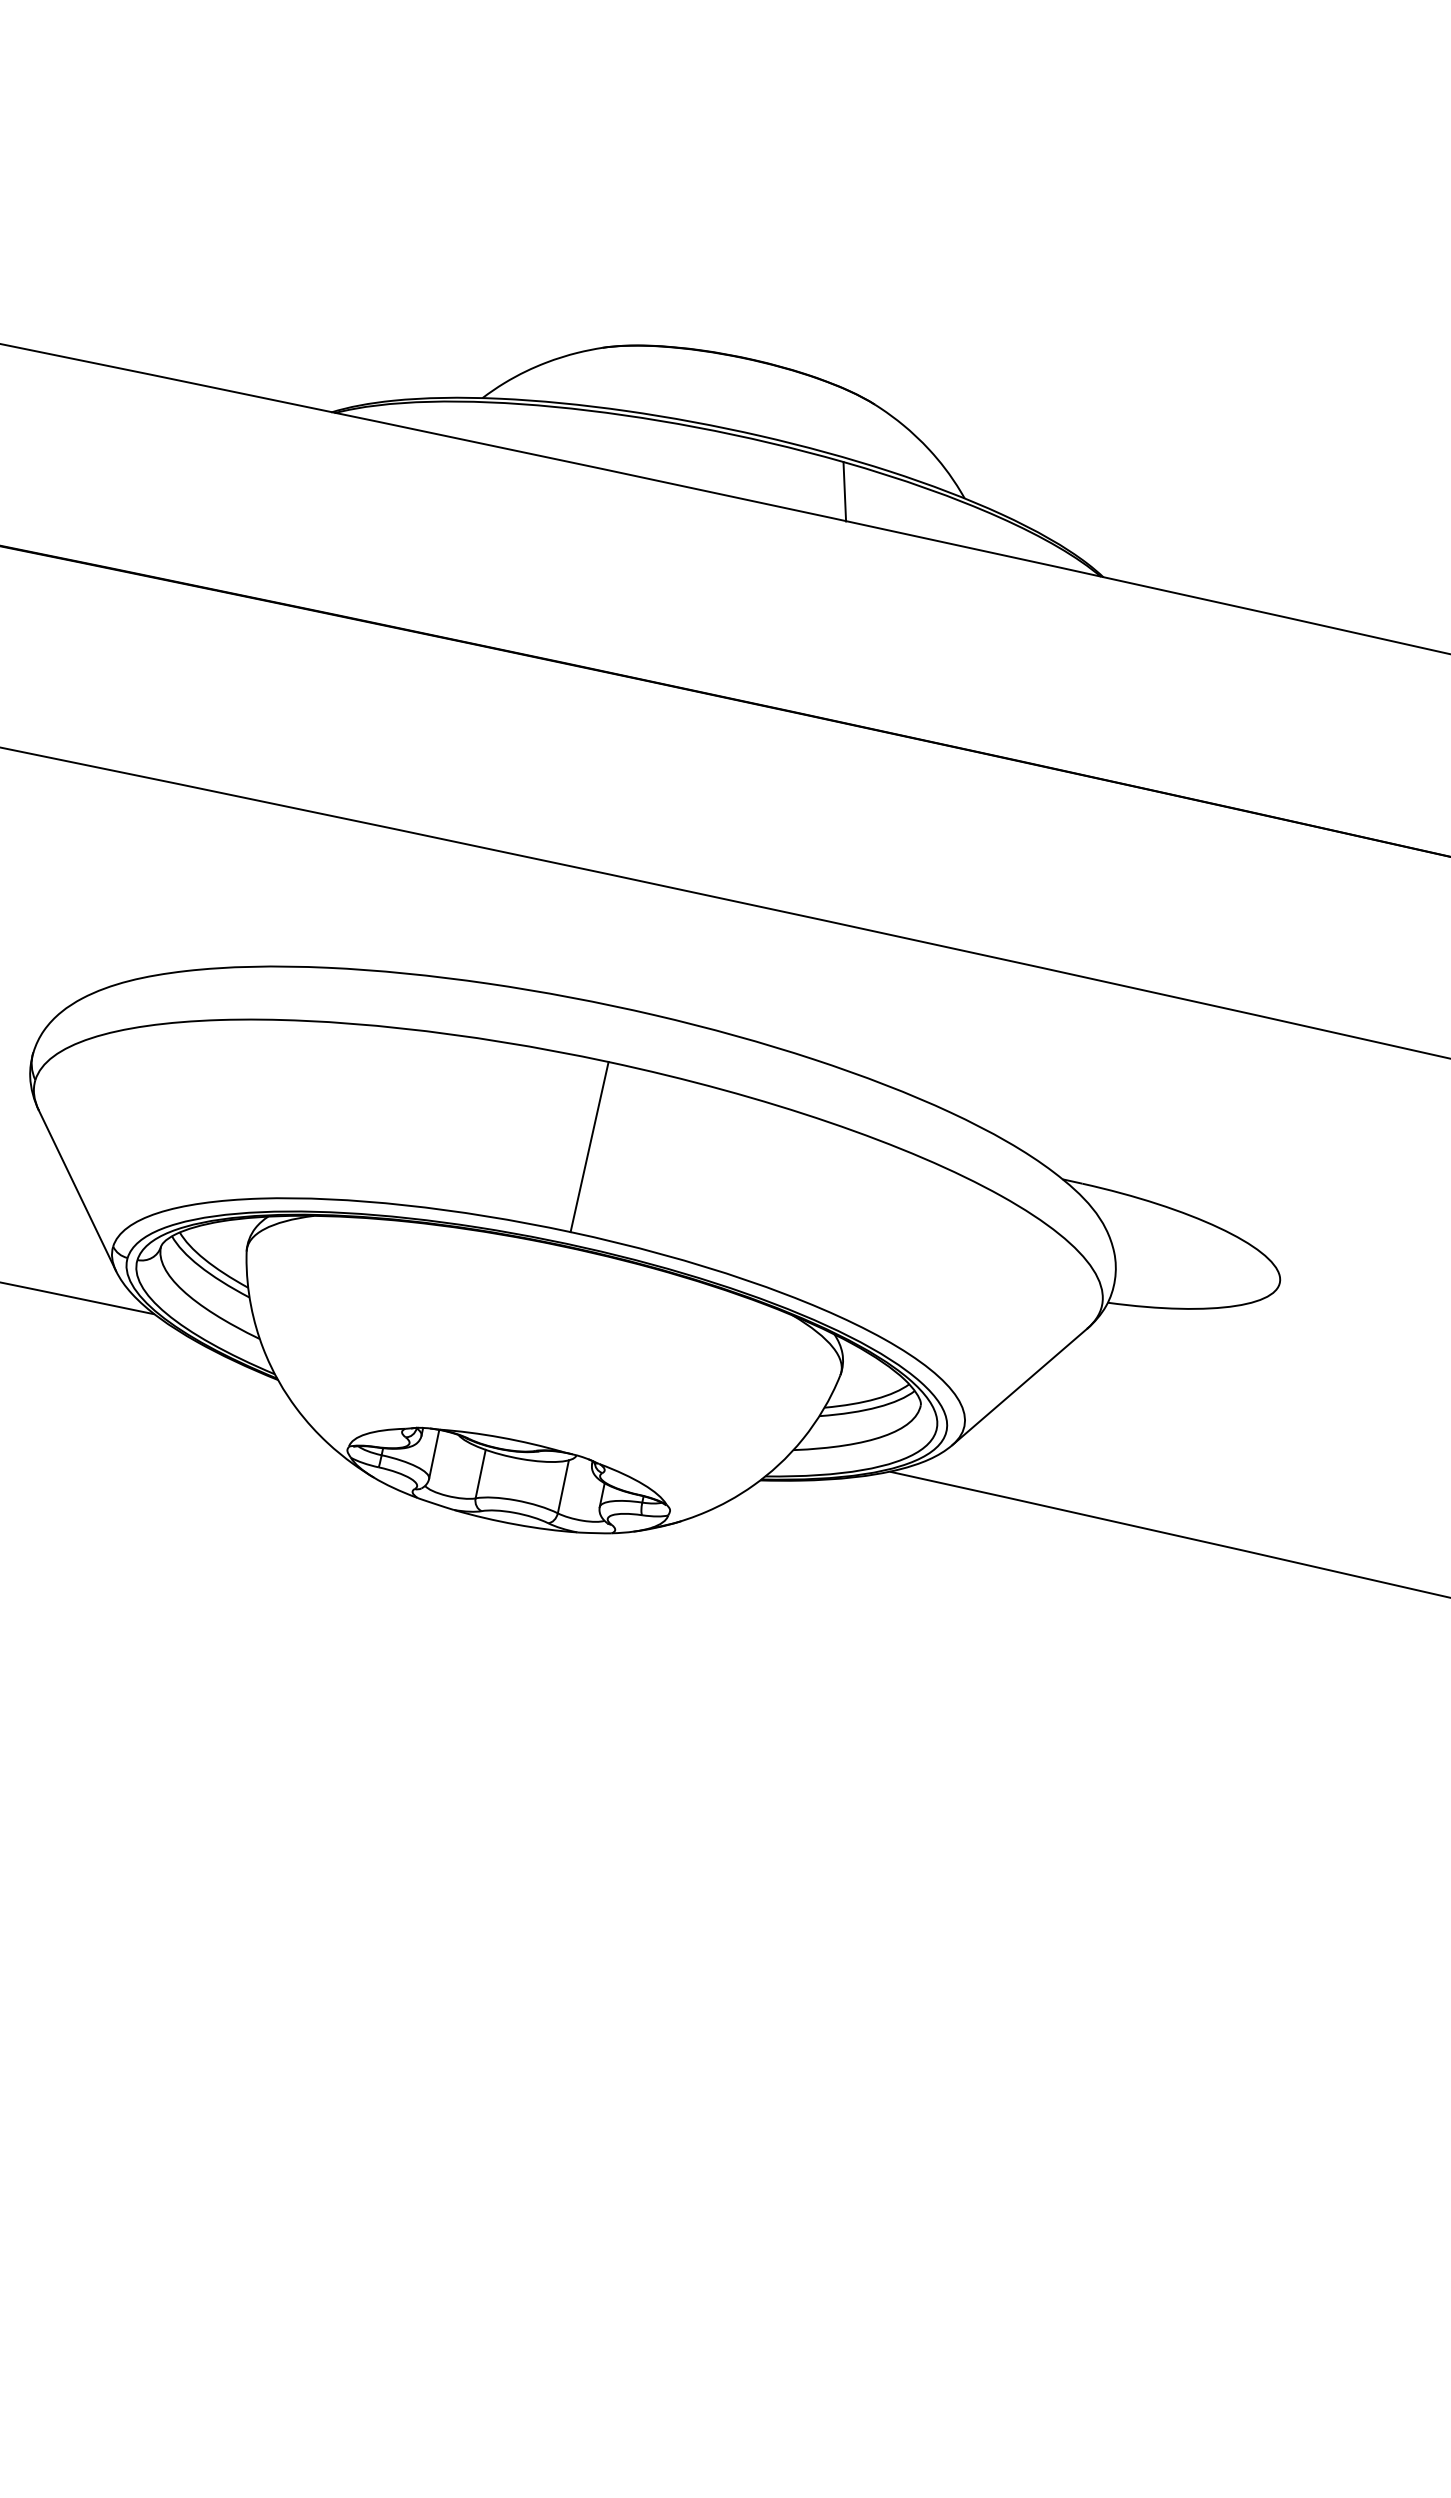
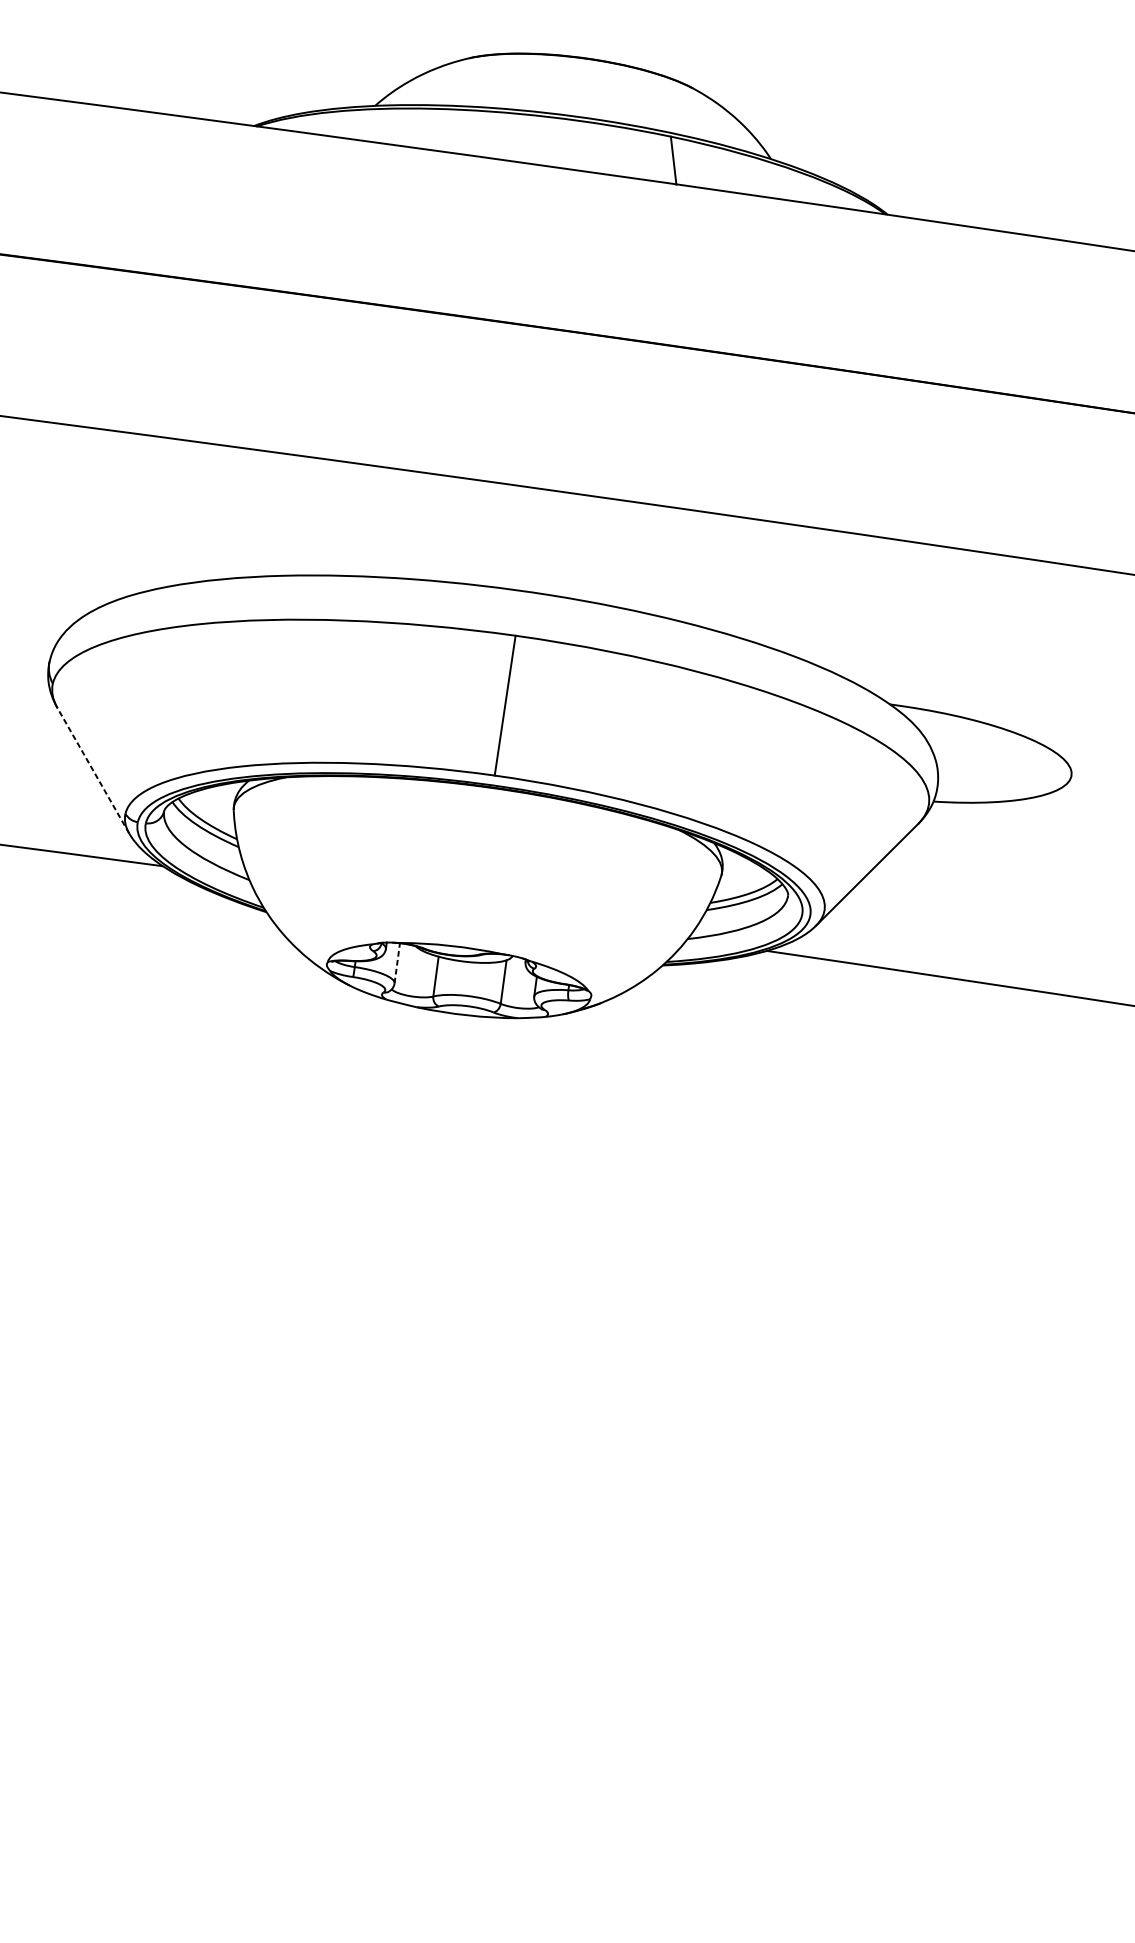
line: (77, 1190) -> (93, 770), solid -> dashed
line: (434, 1454) -> (397, 963), solid -> dashed

